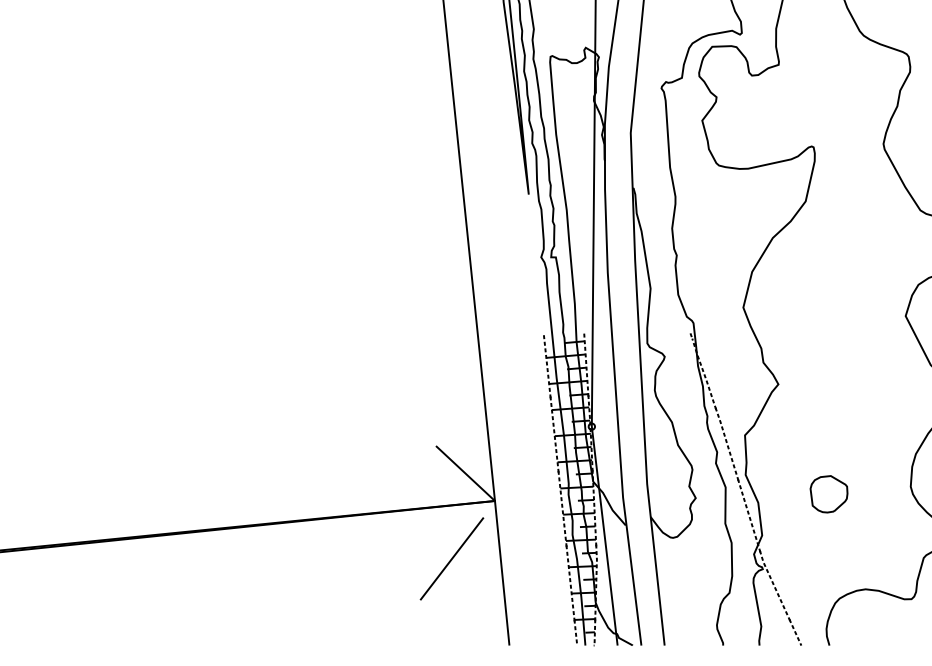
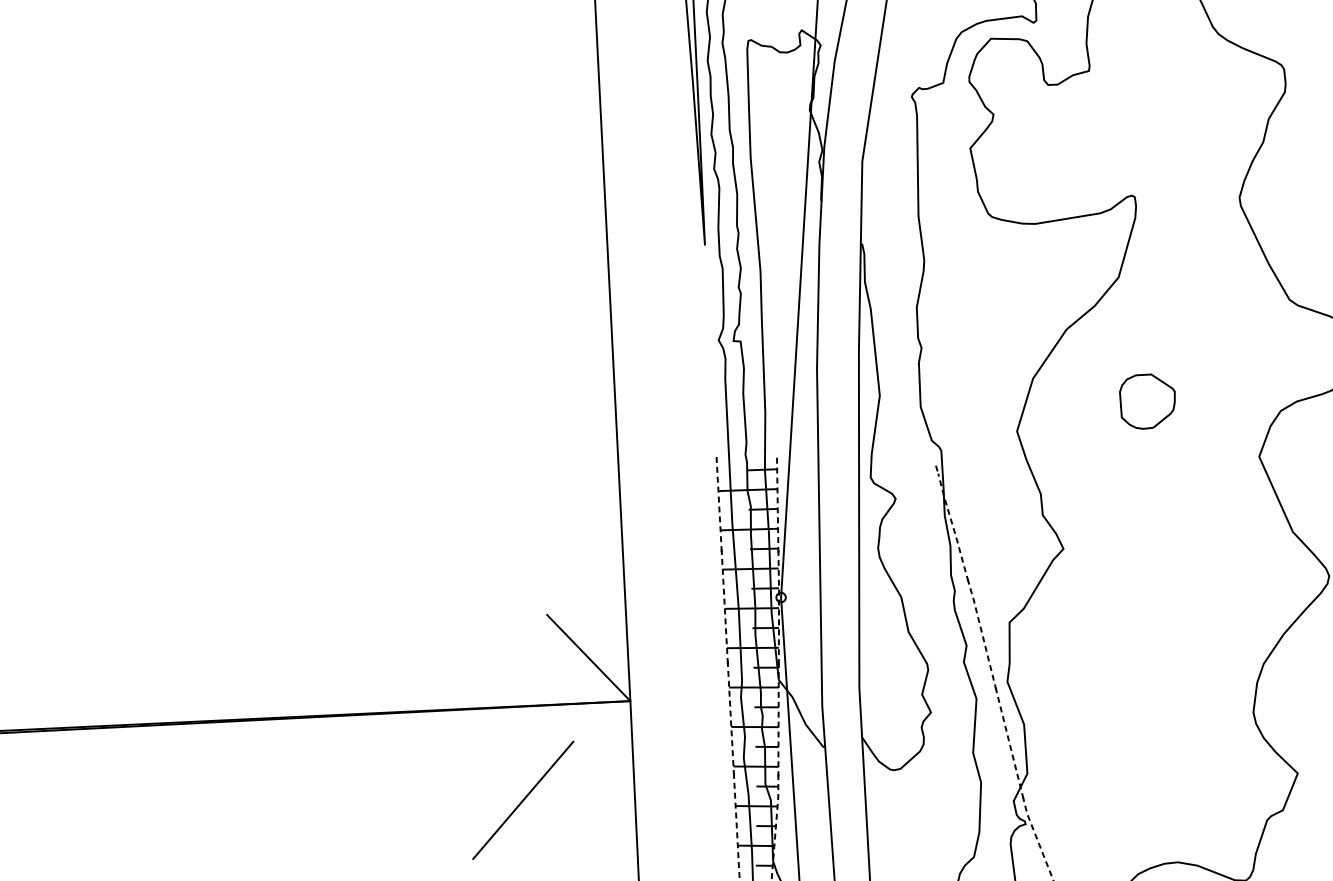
part: (828, 494) -> (1146, 401), moved
line: (451, 558) -> (522, 799), moved

